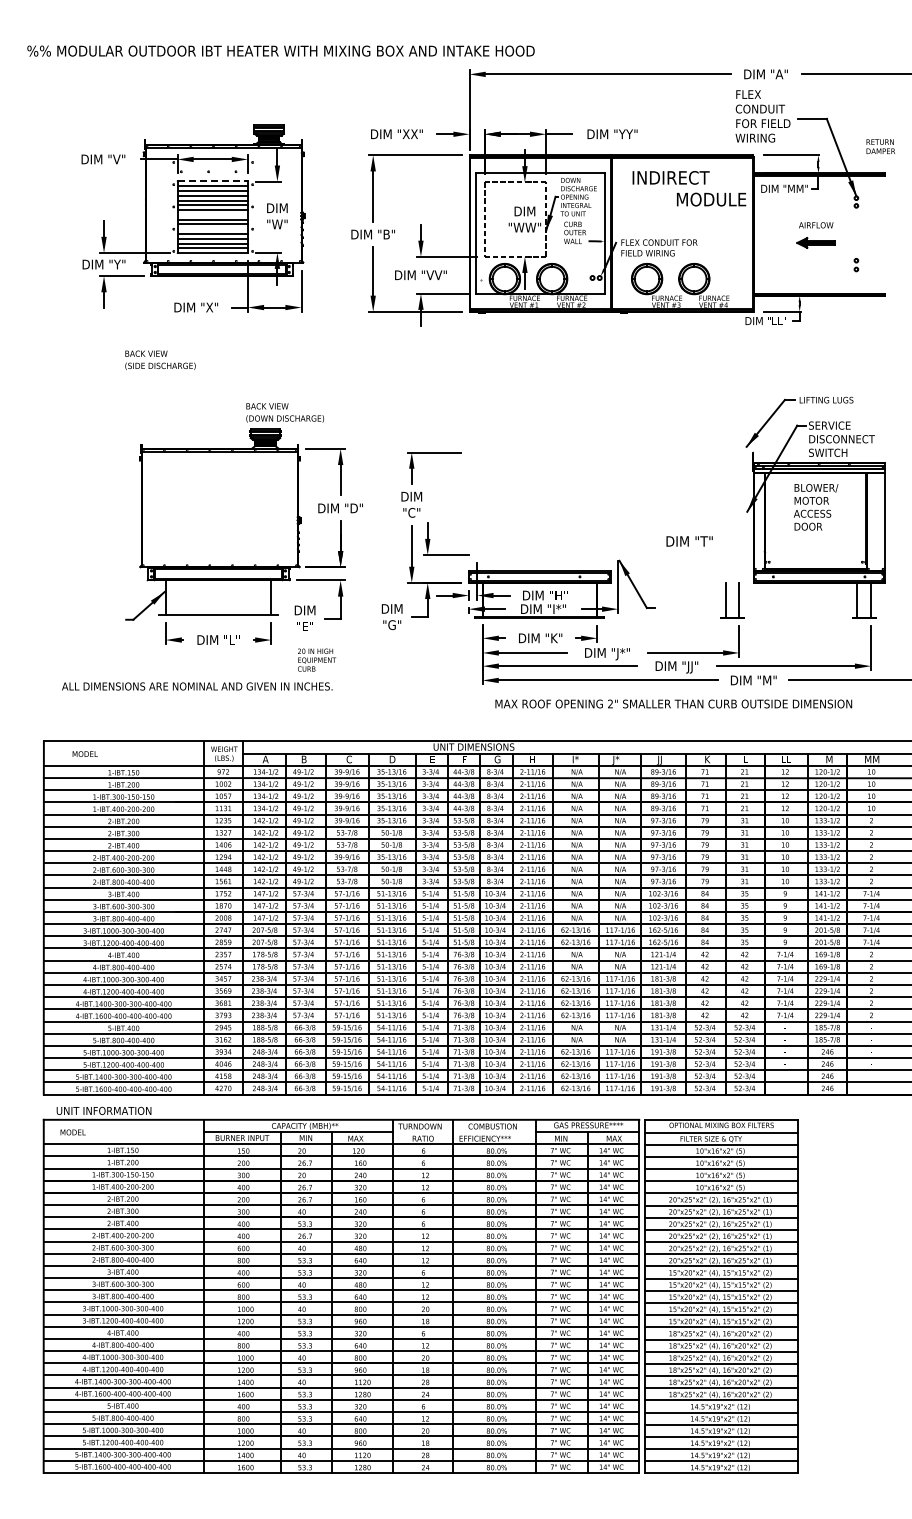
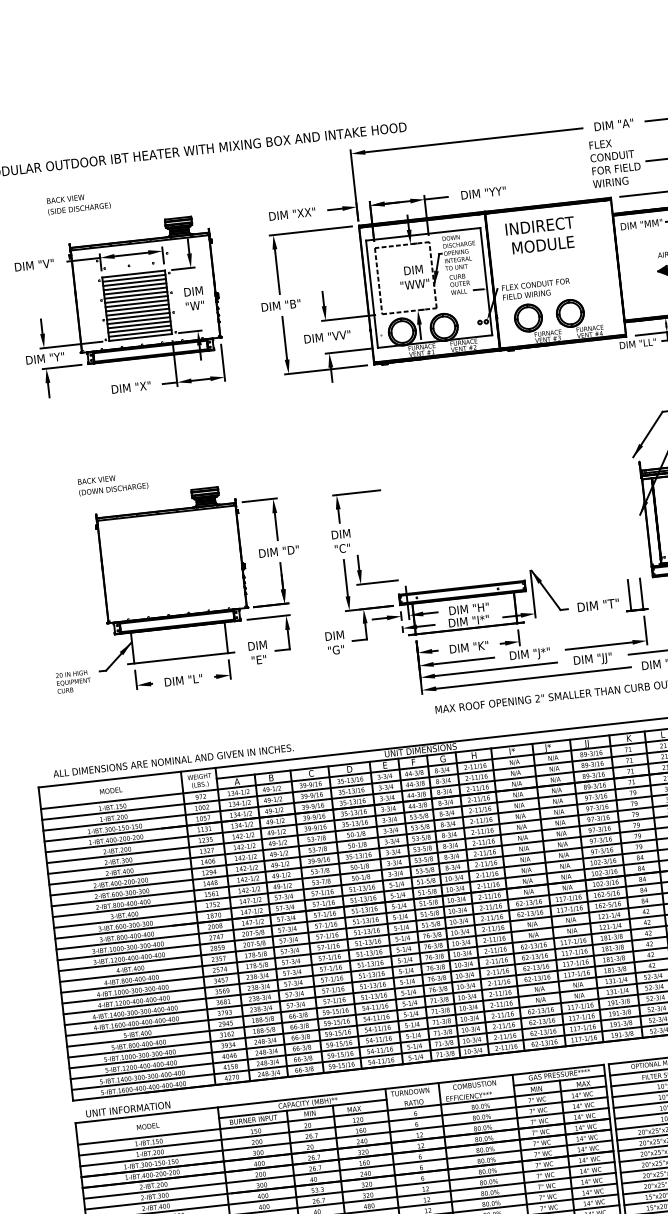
line: (213, 181) -> (134, 274), dashed -> solid
text: (711, 199) -> (543, 245), moved
line: (212, 214) -> (136, 303), added
line: (212, 229) -> (138, 316), added
text: (160, 359) -> (78, 202), moved
text: (285, 412) -> (113, 483), moved
text: (689, 541) -> (598, 605), moved
text: (317, 659) -> (74, 681), moved
text: (197, 686) -> (173, 760), moved
text: (84, 753) -> (110, 790), moved
text: (72, 1132) -> (147, 1126), moved

